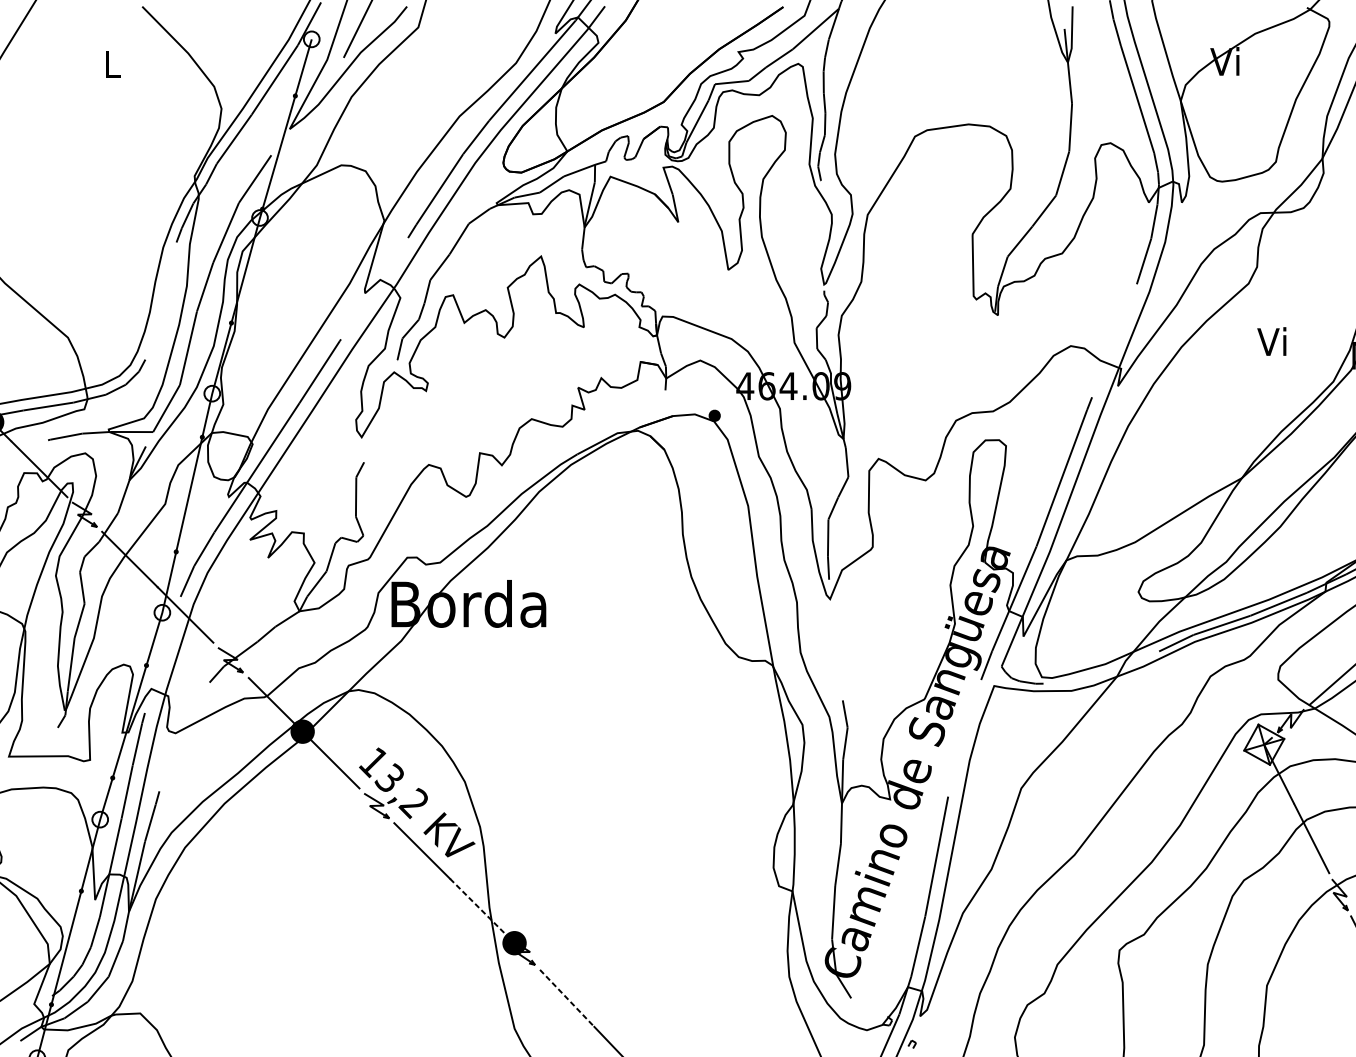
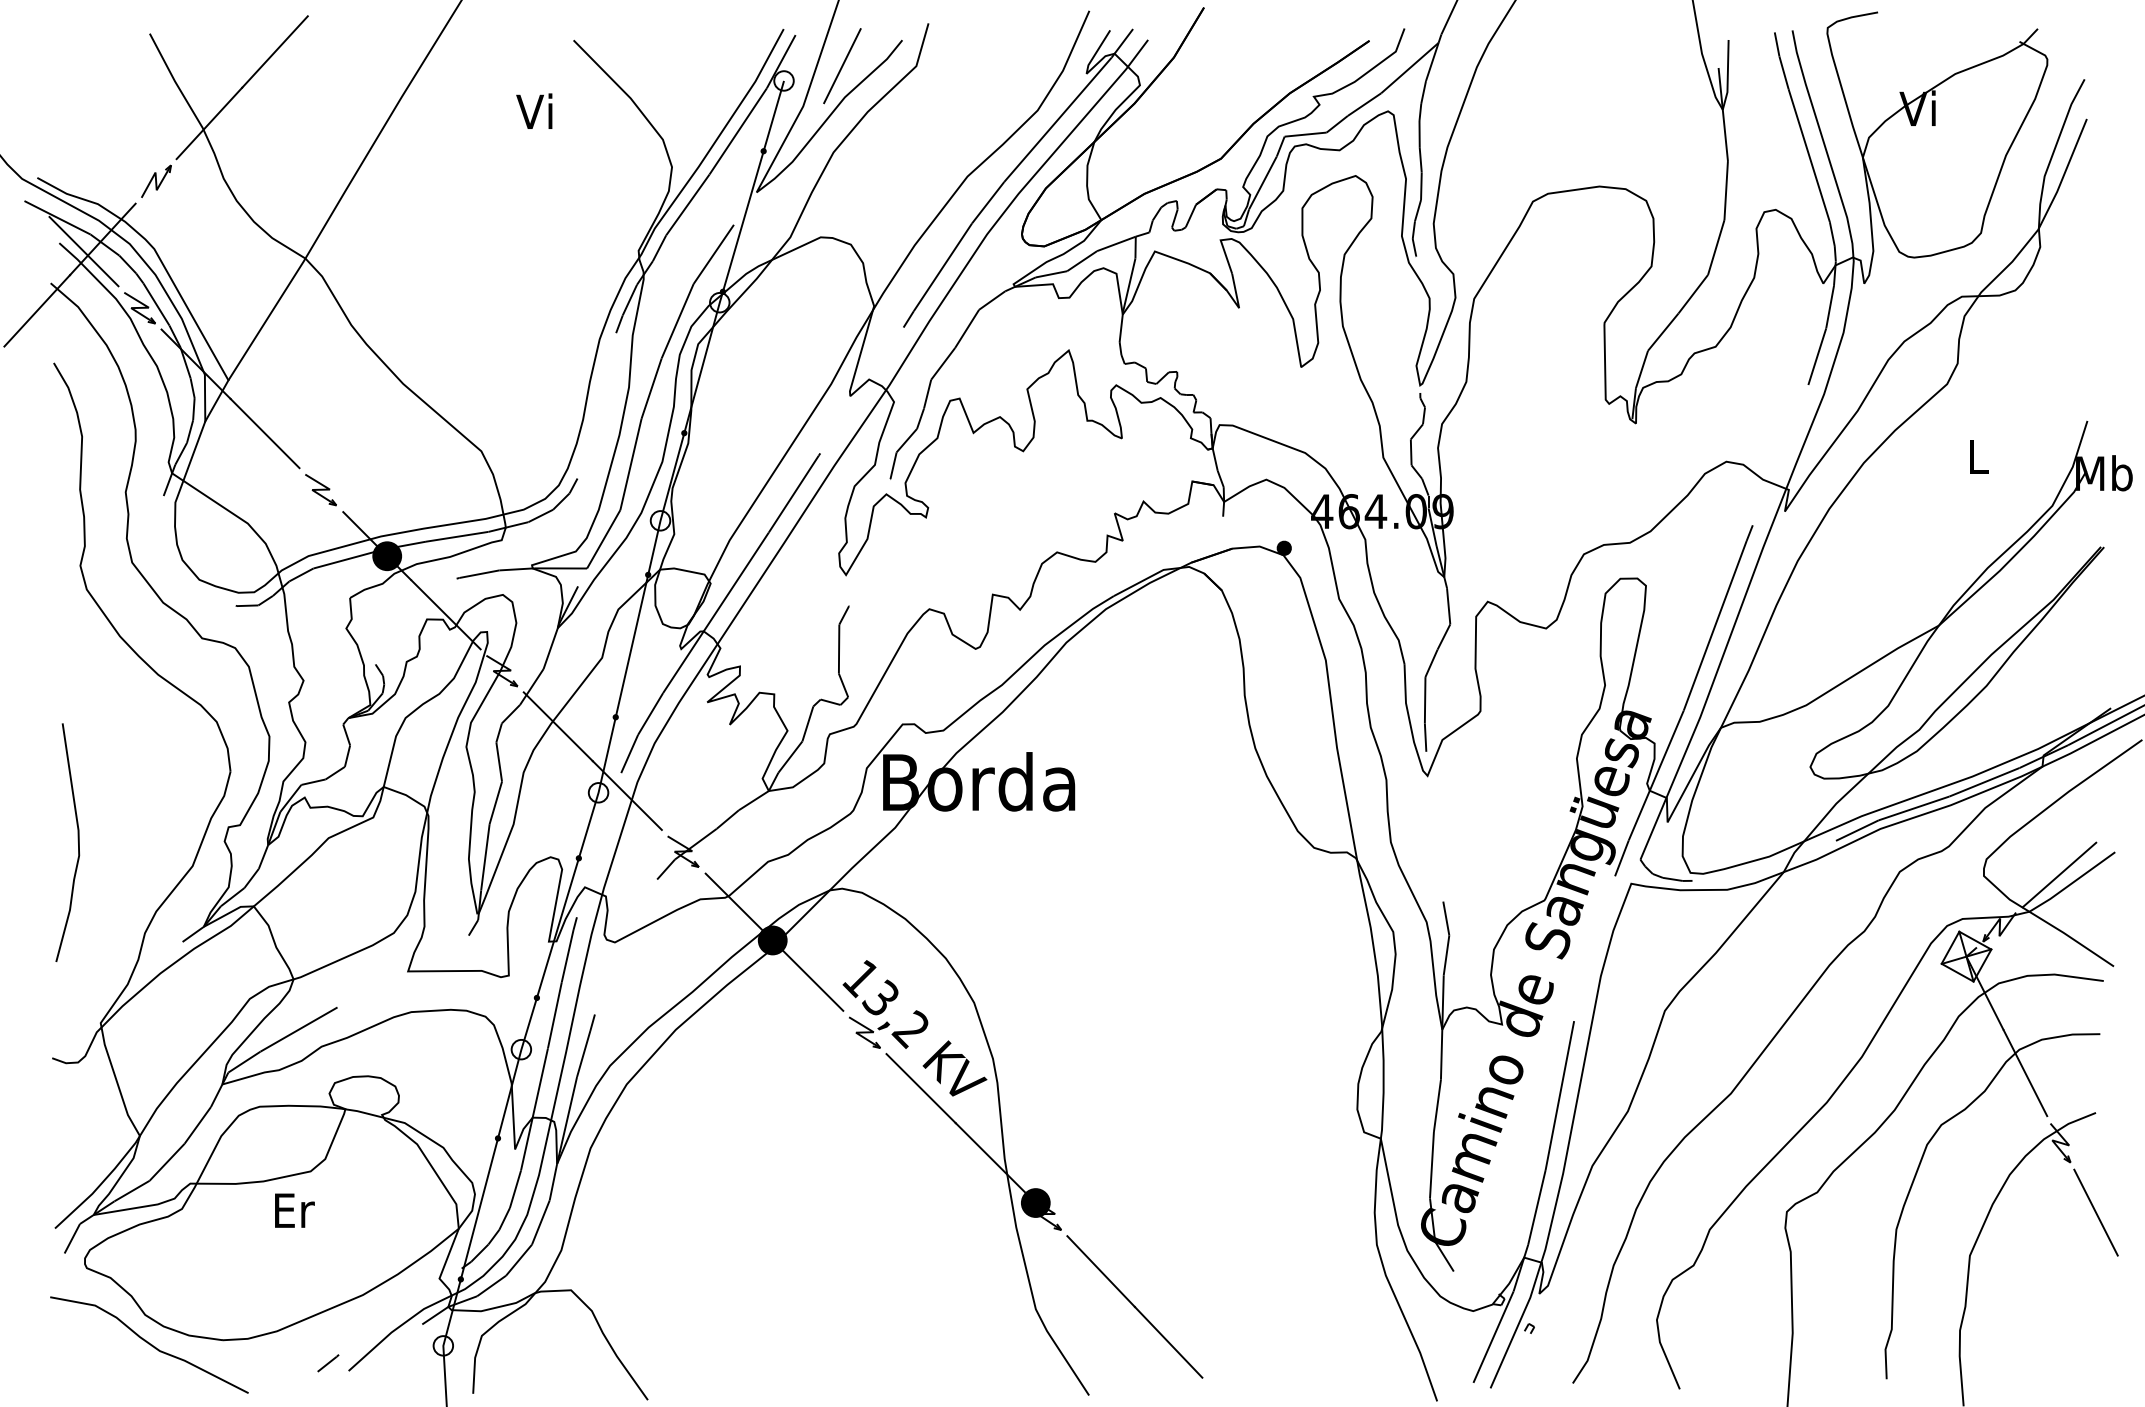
text: (110, 63) -> (534, 110), L -> Vi
text: (1271, 341) -> (1975, 455), Vi -> L
line: (478, 906) -> (990, 1157), dashed -> solid
line: (567, 998) -> (1101, 1271), dashed -> solid

